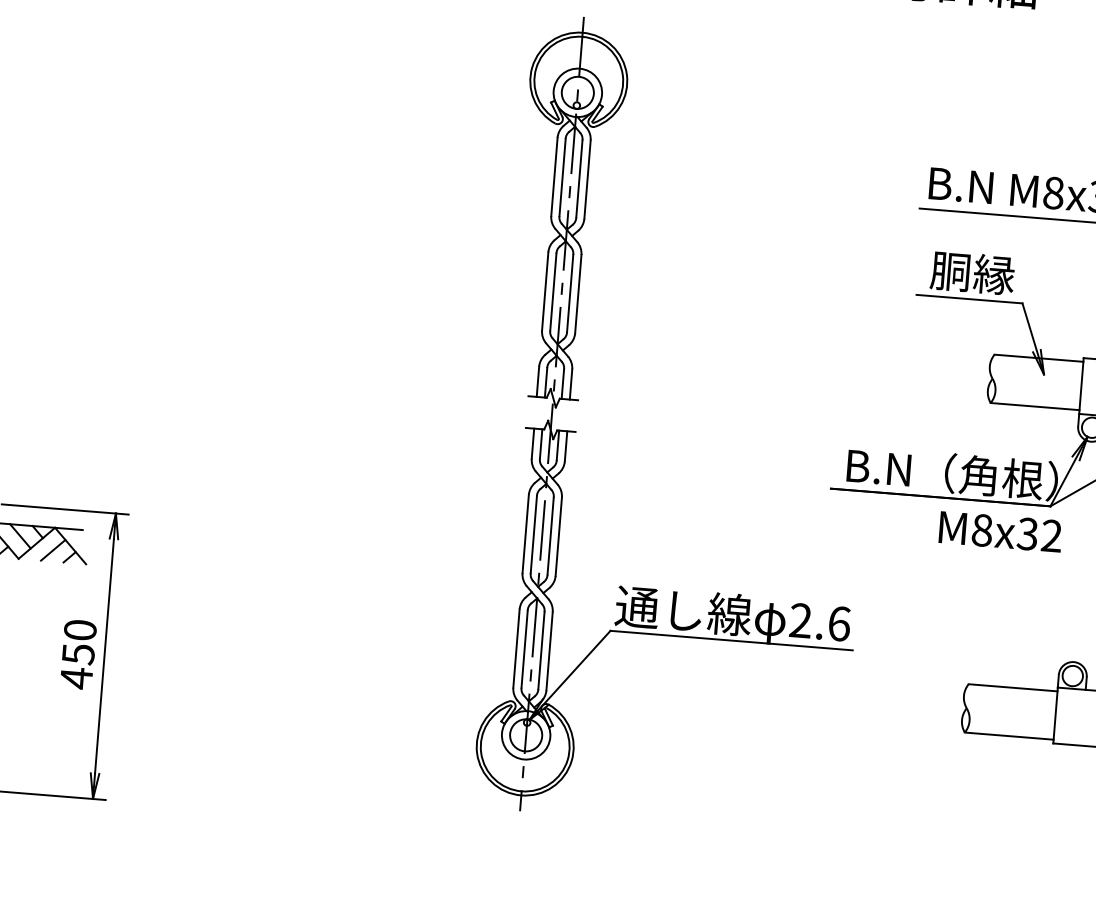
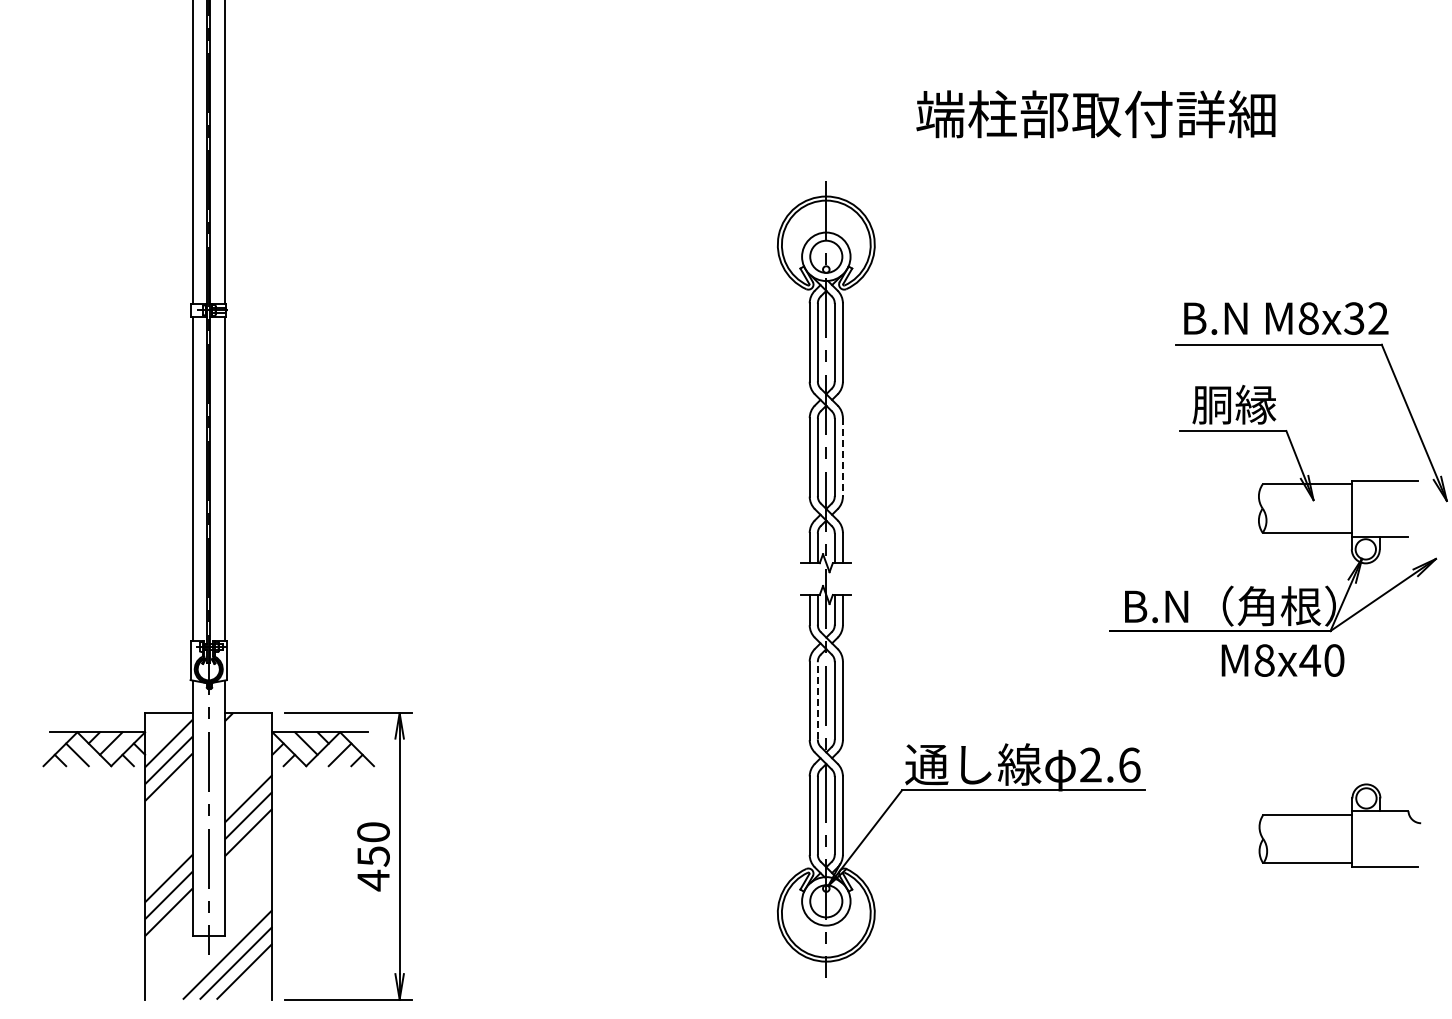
line: (577, 294) -> (842, 457), solid -> dashed
line: (533, 534) -> (817, 700), solid -> dashed
text: (1039, 534) -> (1321, 660), M8x32 -> M8x40

